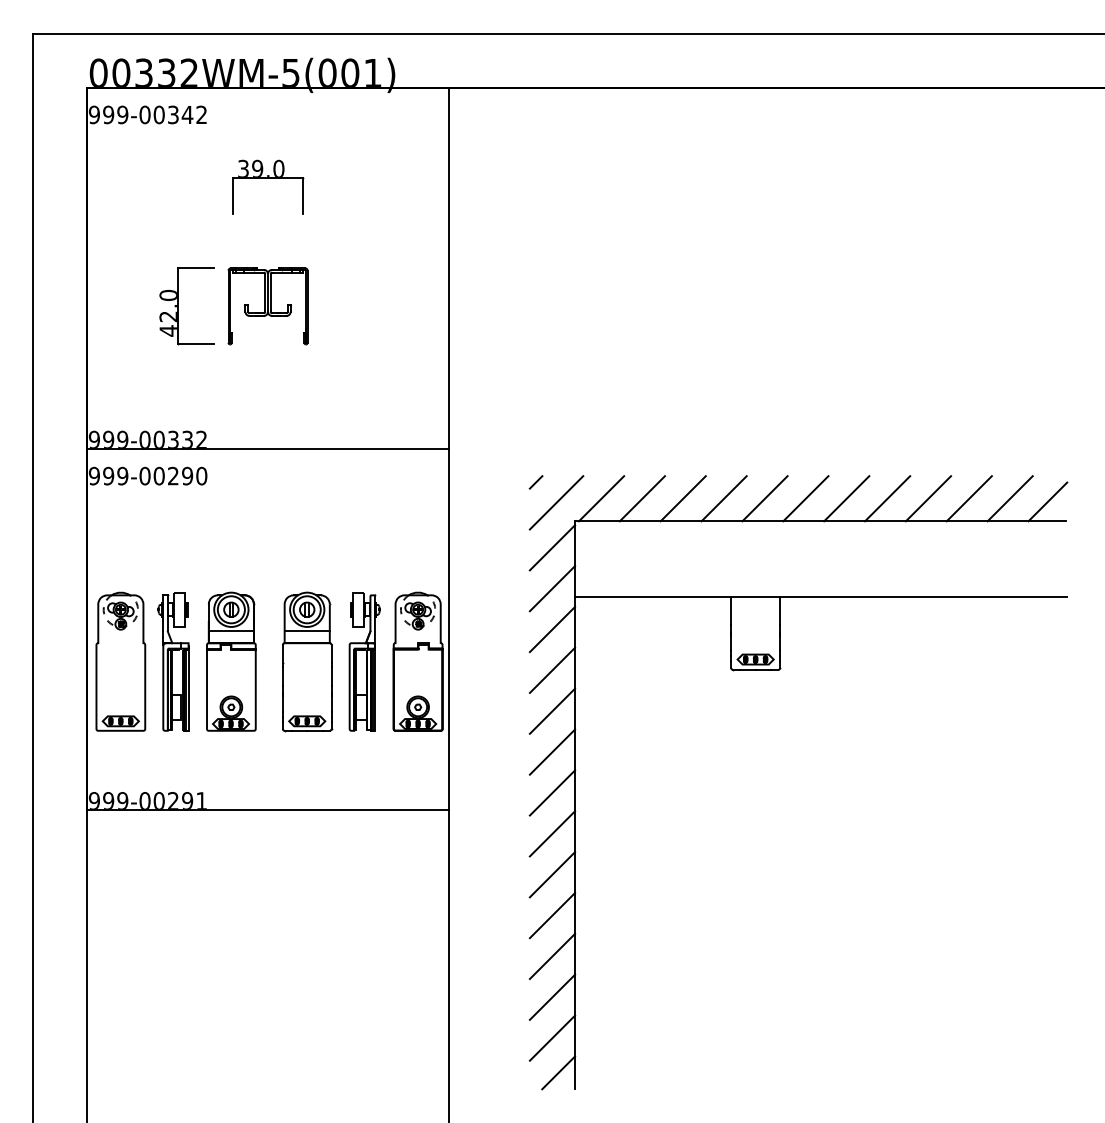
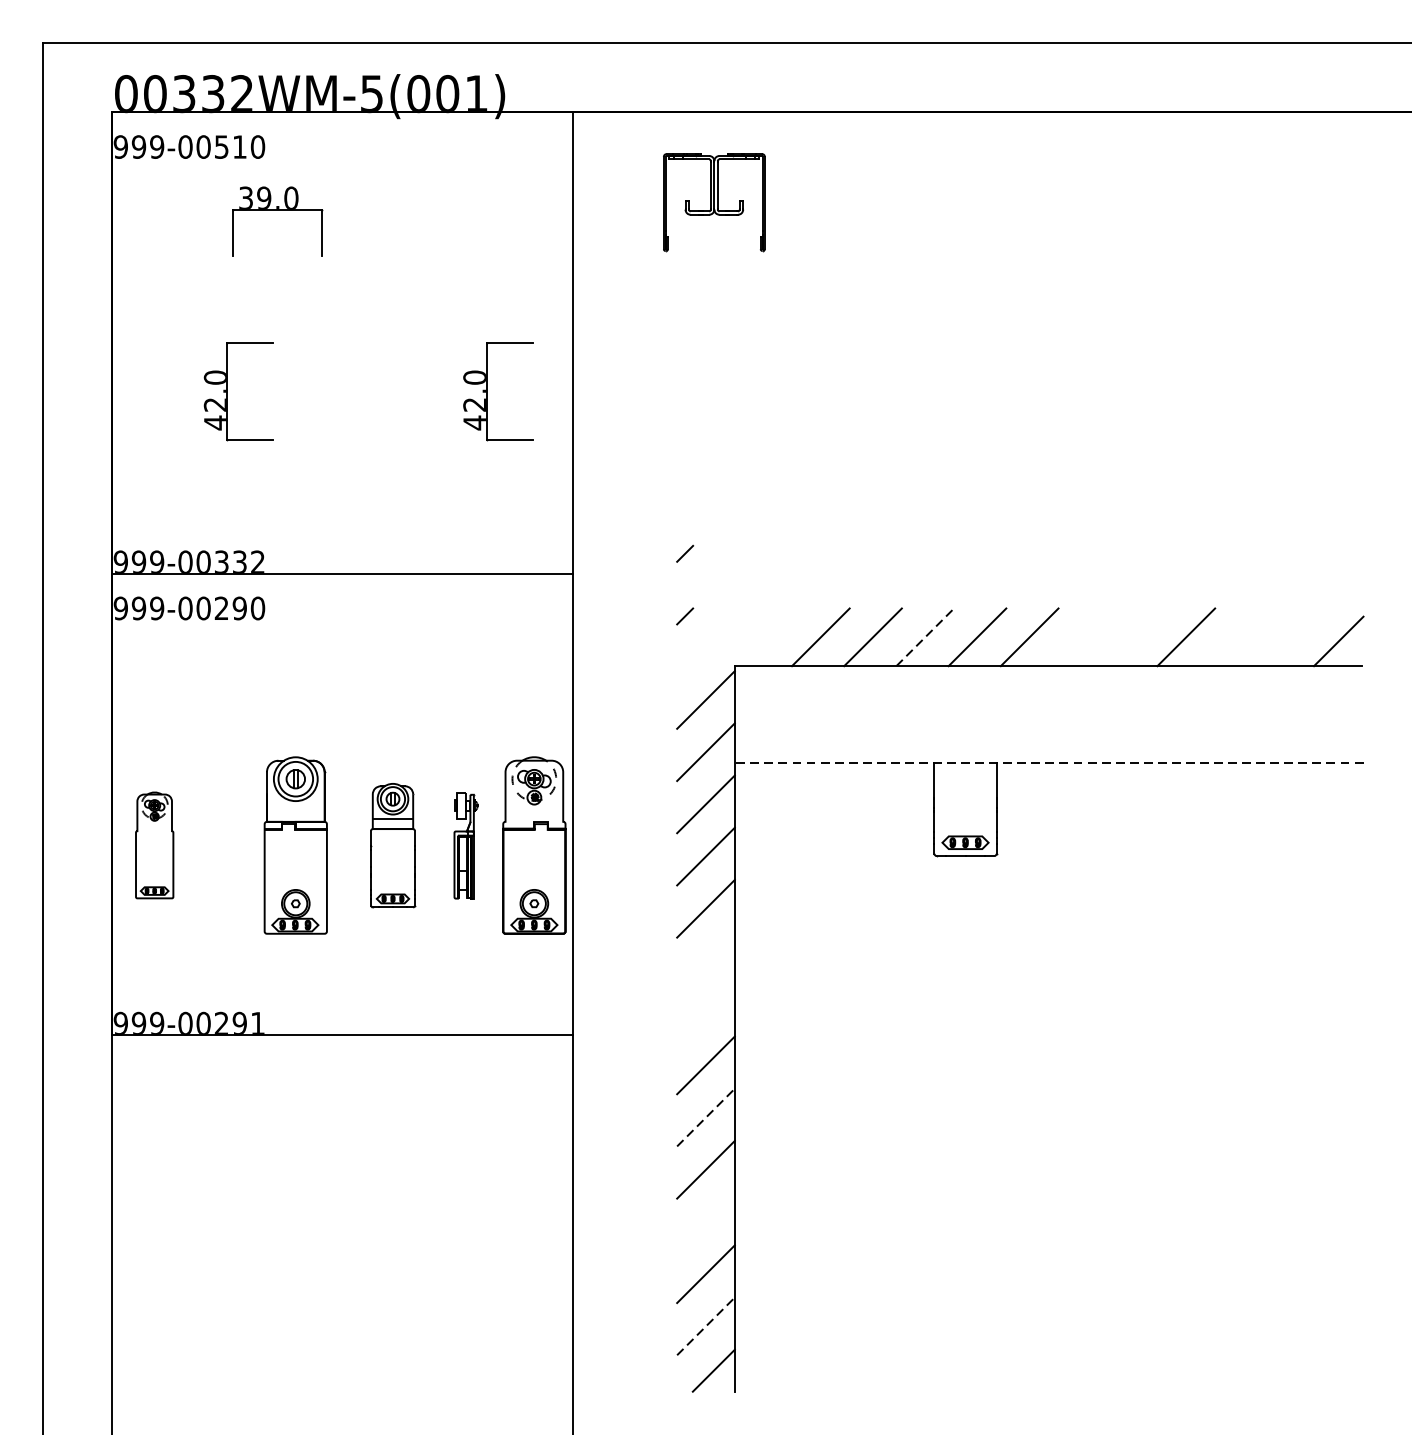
text: (187, 114) -> (239, 146), 999-00342 -> 999-00510
part: (268, 178) -> (278, 210), moved
part: (267, 306) -> (713, 202), moved
part: (381, 306) -> (487, 391), added
line: (535, 433) -> (684, 553), added
line: (601, 498) -> (768, 637), removed
line: (724, 498) -> (925, 637), solid -> dashed
line: (846, 498) -> (1081, 637), removed
line: (887, 498) -> (1133, 637), removed
line: (968, 498) -> (1237, 637), removed
line: (1009, 498) -> (1289, 637), removed
line: (556, 502) -> (711, 642), removed
line: (820, 597) -> (1048, 763), solid -> dashed
line: (230, 631) -> (294, 806), removed
part: (120, 661) -> (154, 845), size x0.6
part: (173, 661) -> (221, 845), removed
part: (307, 661) -> (393, 845), size x0.7
part: (364, 661) -> (465, 845), size x0.6
line: (552, 751) -> (706, 960), removed
line: (552, 792) -> (706, 1012), removed
line: (552, 874) -> (706, 1117), solid -> dashed
line: (552, 956) -> (706, 1222), removed
line: (552, 1038) -> (706, 1326), solid -> dashed

